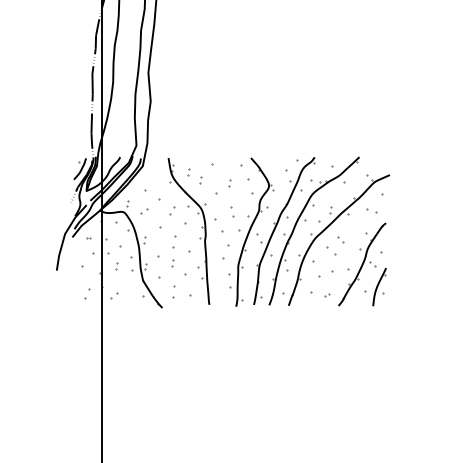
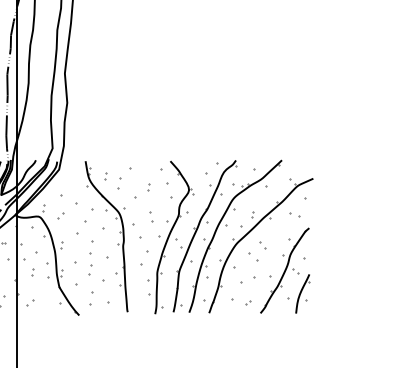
part: (200, 180) -> (118, 184), size x1.6
part: (172, 210) -> (89, 215), size x1.6
part: (172, 263) -> (89, 269), size x1.6

